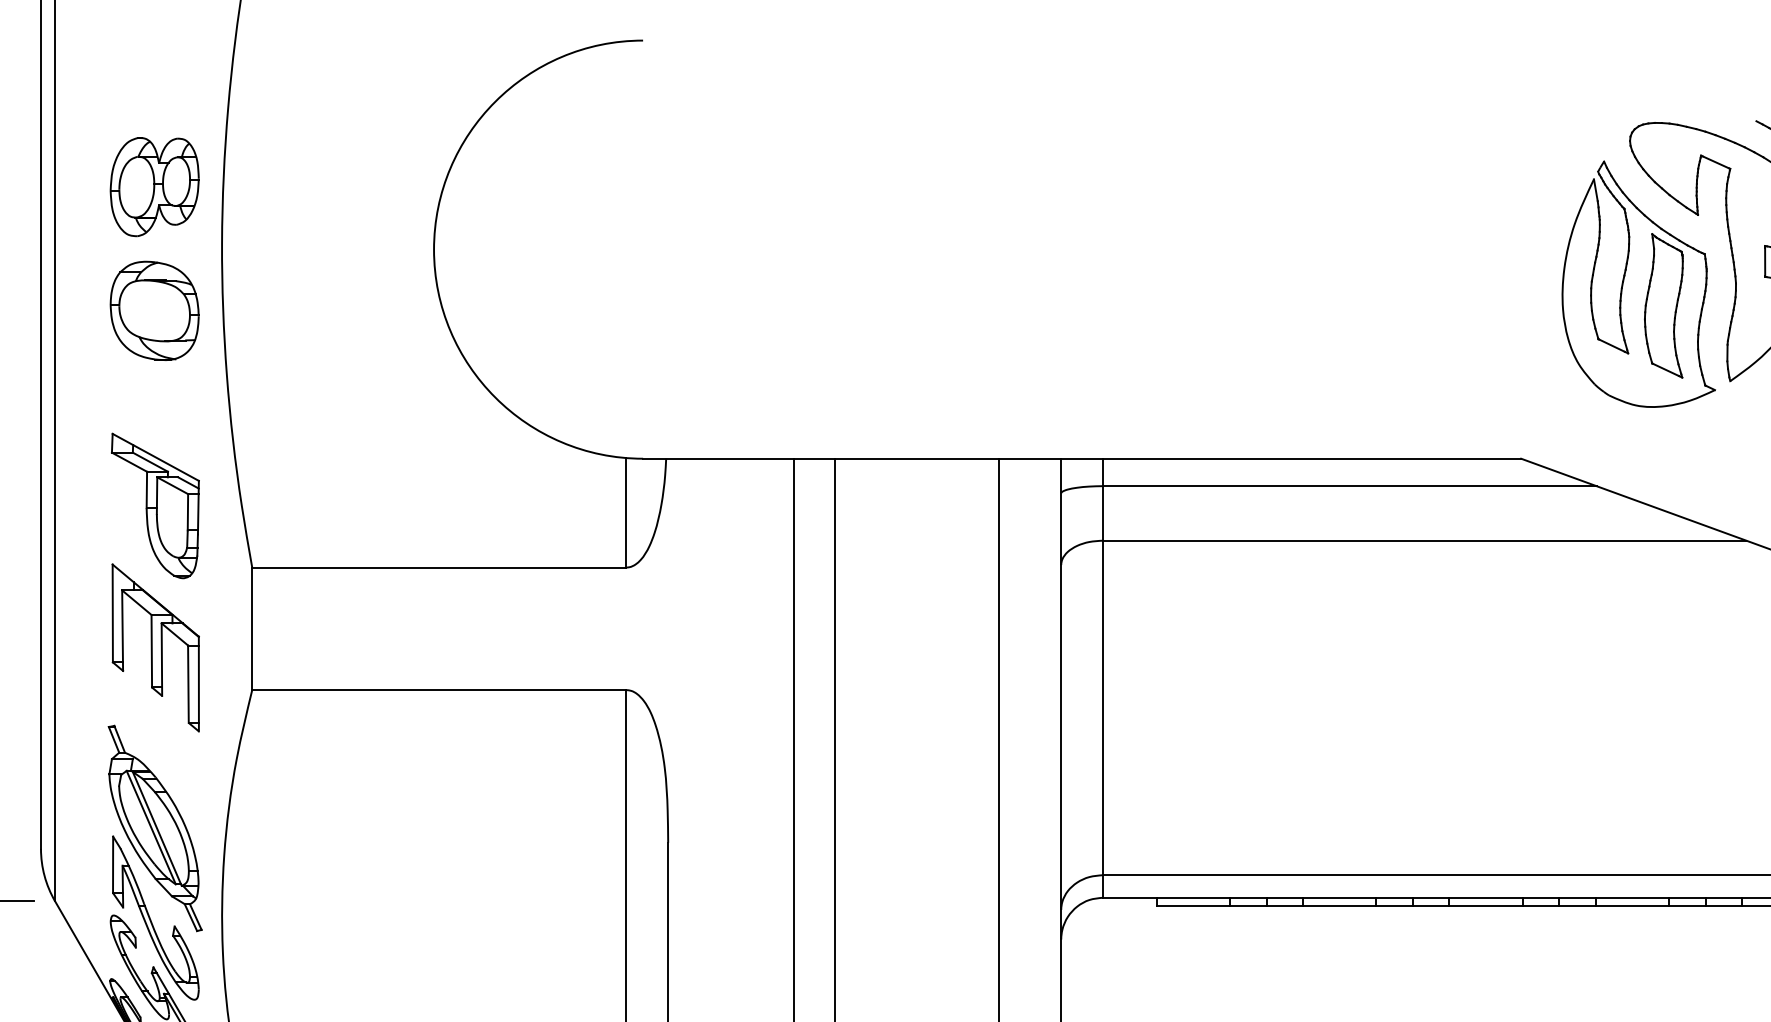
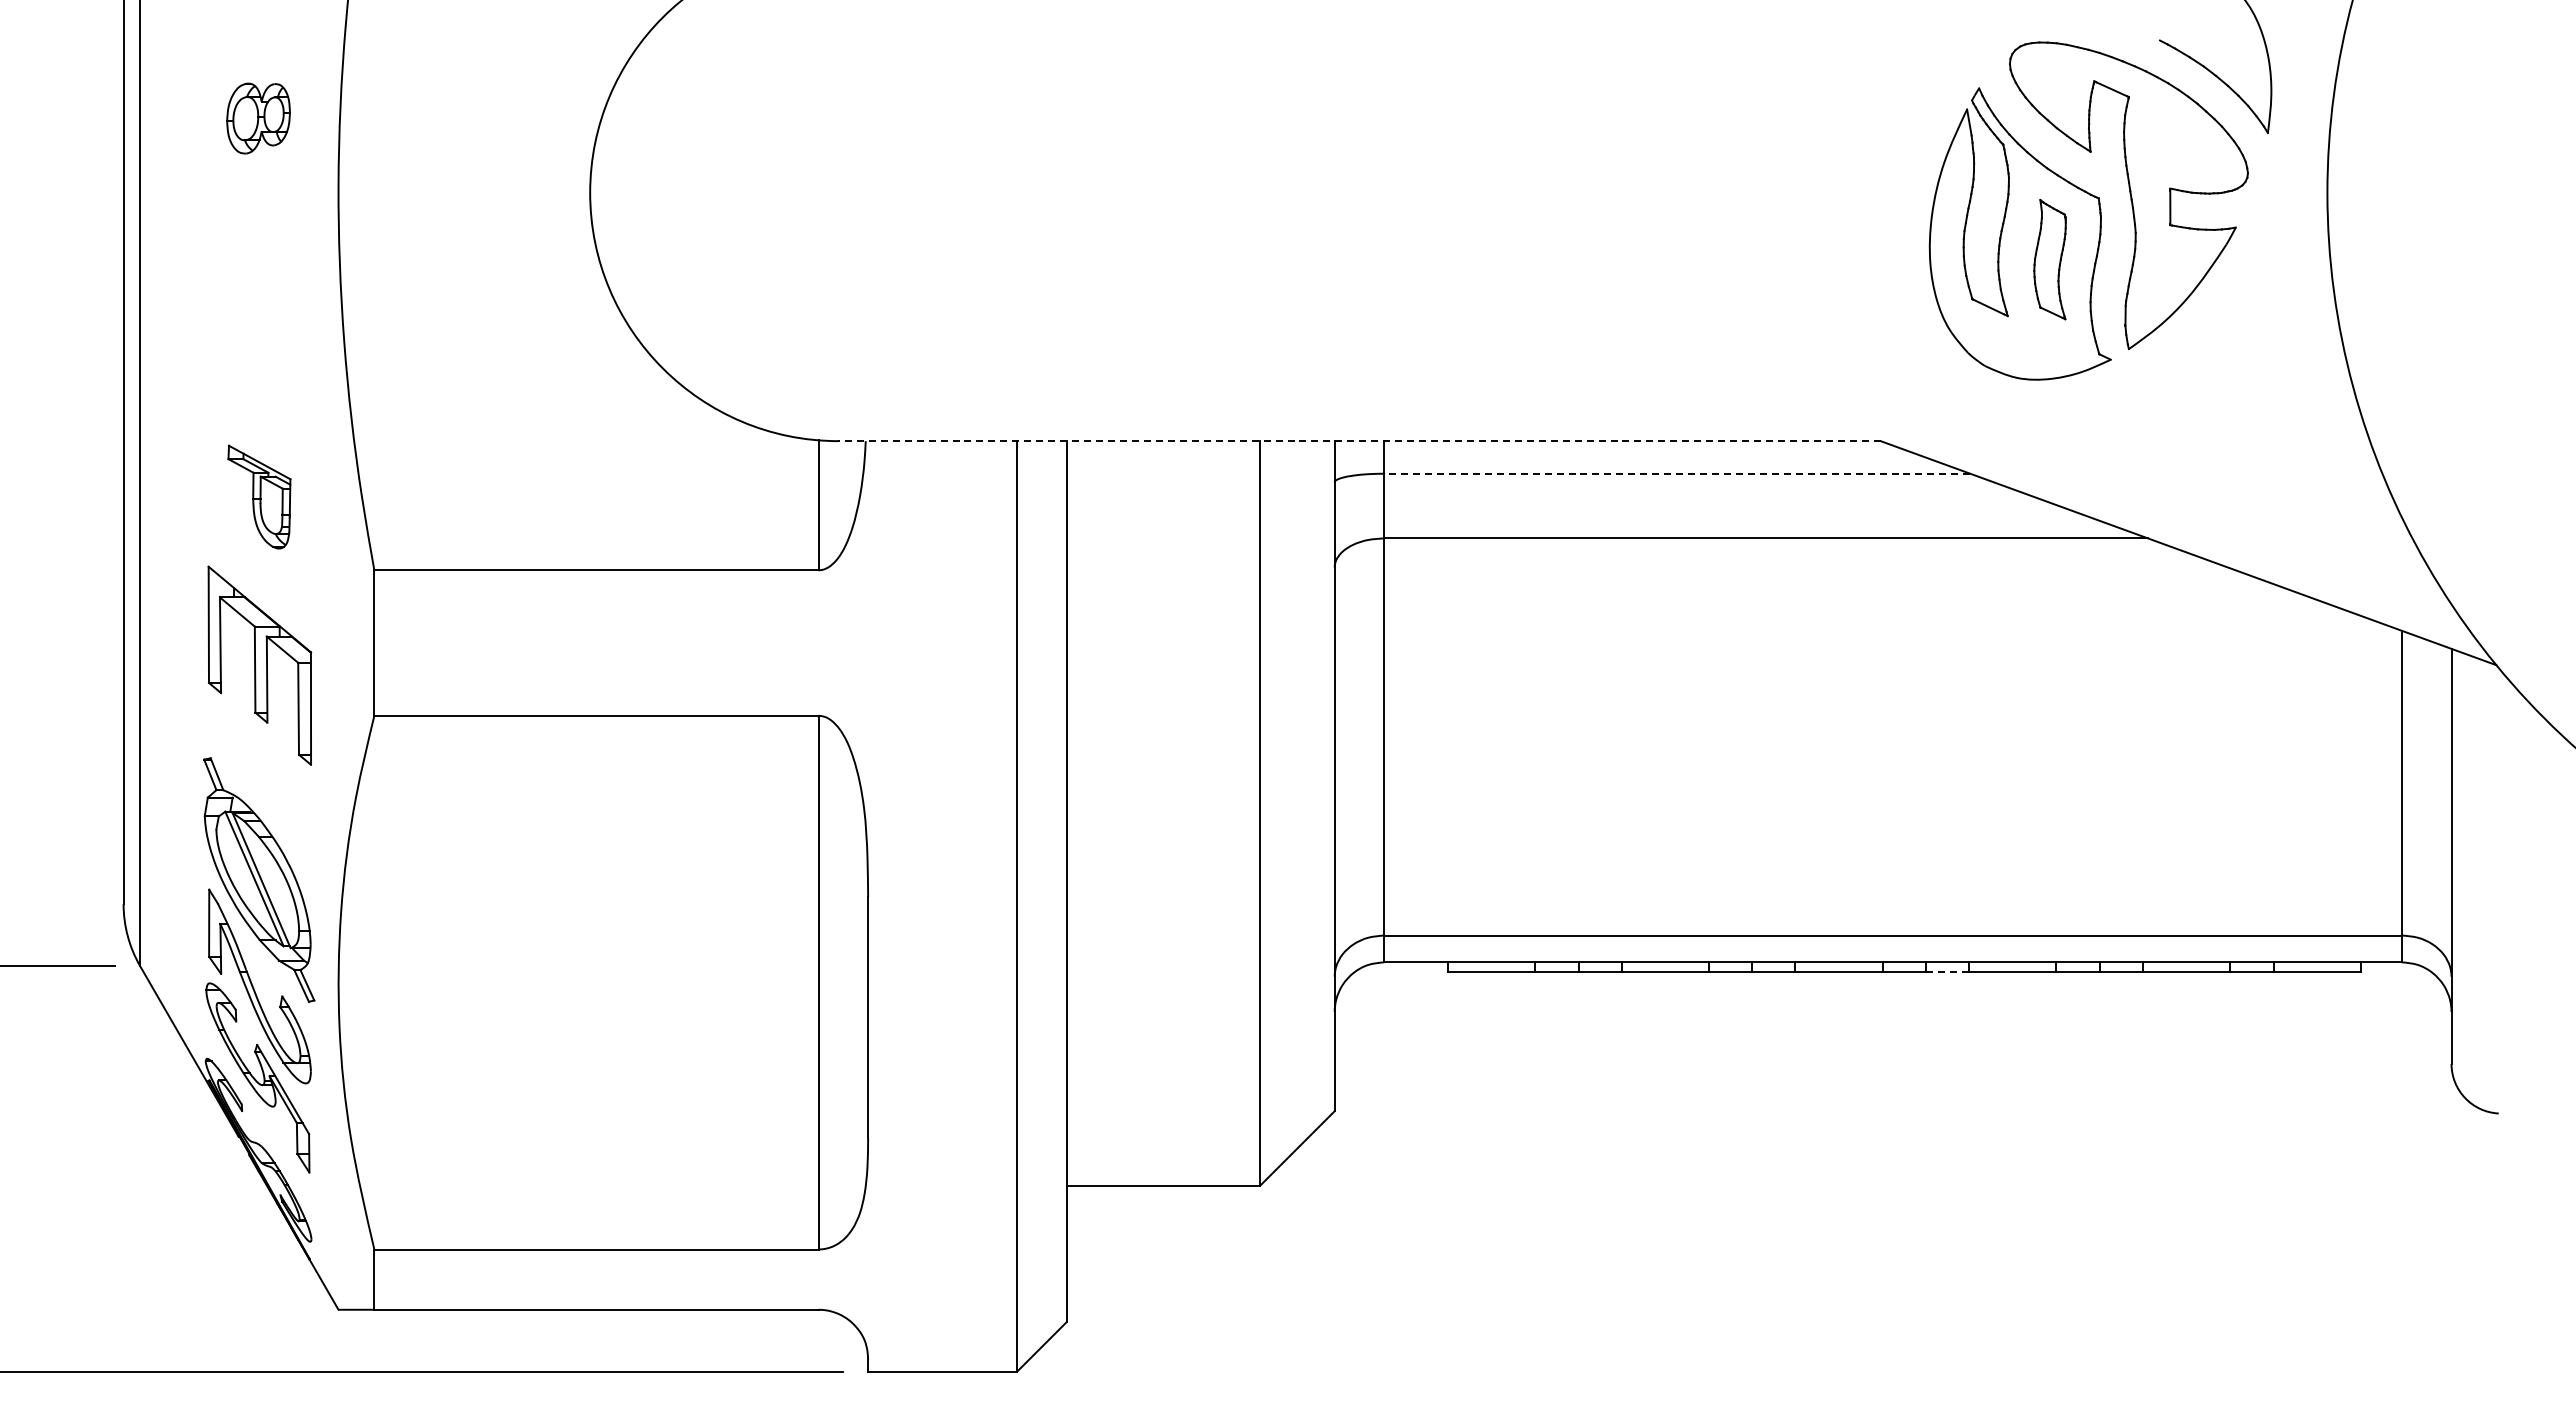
part: (154, 186) -> (258, 118), size x0.6
part: (1663, 305) -> (2049, 259), size x0.7
part: (154, 310) -> (258, 265), removed
line: (1082, 459) -> (1359, 441), solid -> dashed
line: (1349, 485) -> (1677, 473), solid -> dashed
part: (155, 505) -> (259, 496), size x0.6
line: (1577, 906) -> (1947, 972), solid -> dashed

